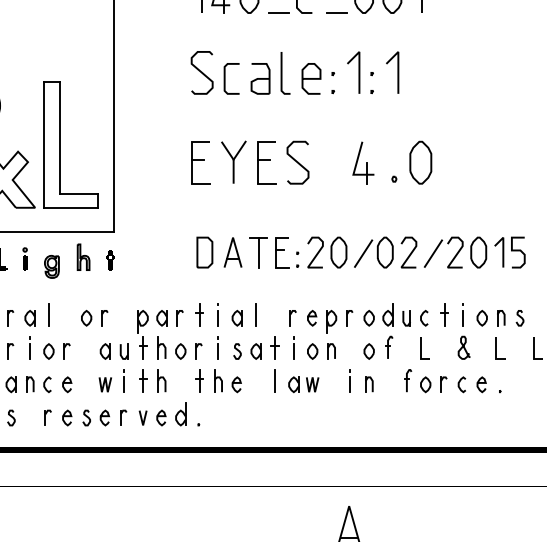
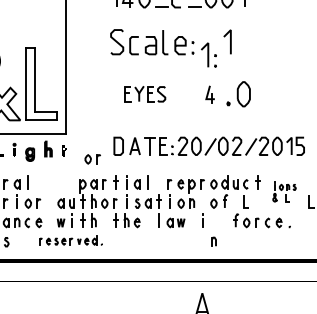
part: (359, 71) -> (208, 54), moved
part: (249, 163) -> (144, 94), size x0.6
part: (361, 163) -> (209, 94), size x0.7
part: (94, 318) -> (92, 159), moved
part: (490, 330) -> (284, 191), size x0.6
part: (368, 384) -> (213, 241), moved
part: (121, 415) -> (70, 240), size x0.7

